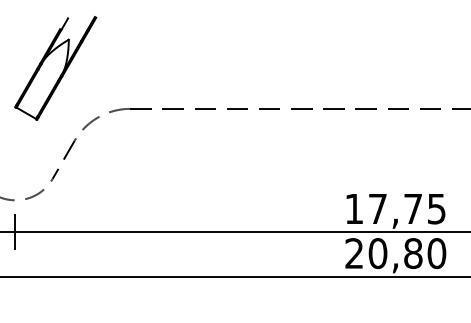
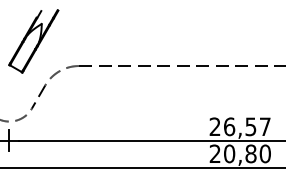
text: (394, 208) -> (239, 126), 17,75 -> 26,57

